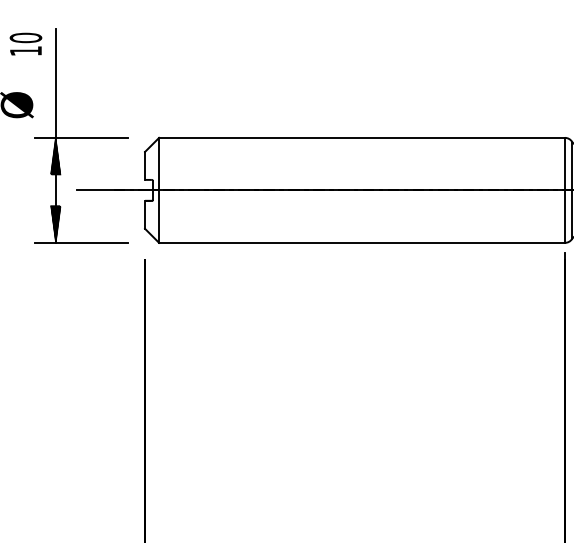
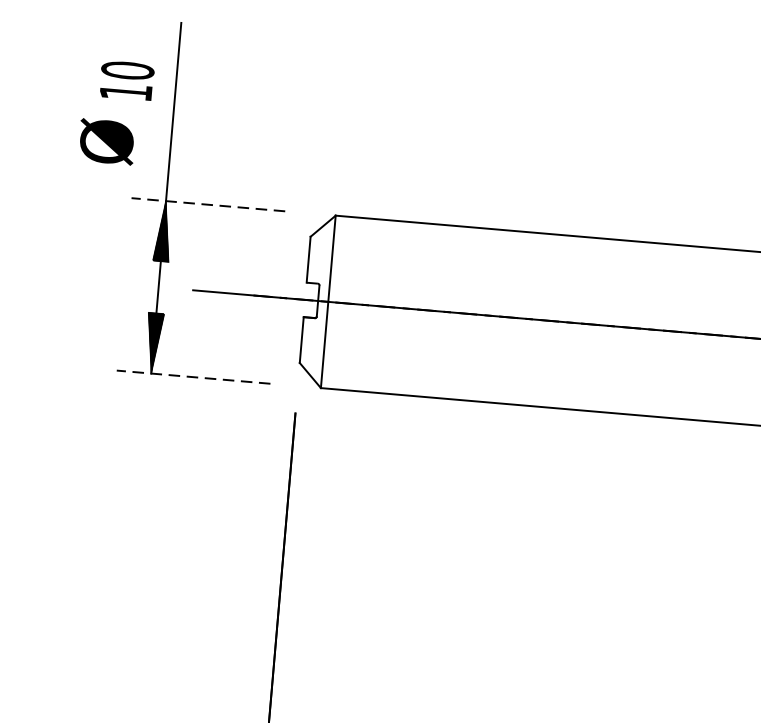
text: (25, 43) -> (126, 79), moved
line: (81, 137) -> (208, 204), solid -> dashed
line: (81, 242) -> (193, 376), solid -> dashed

